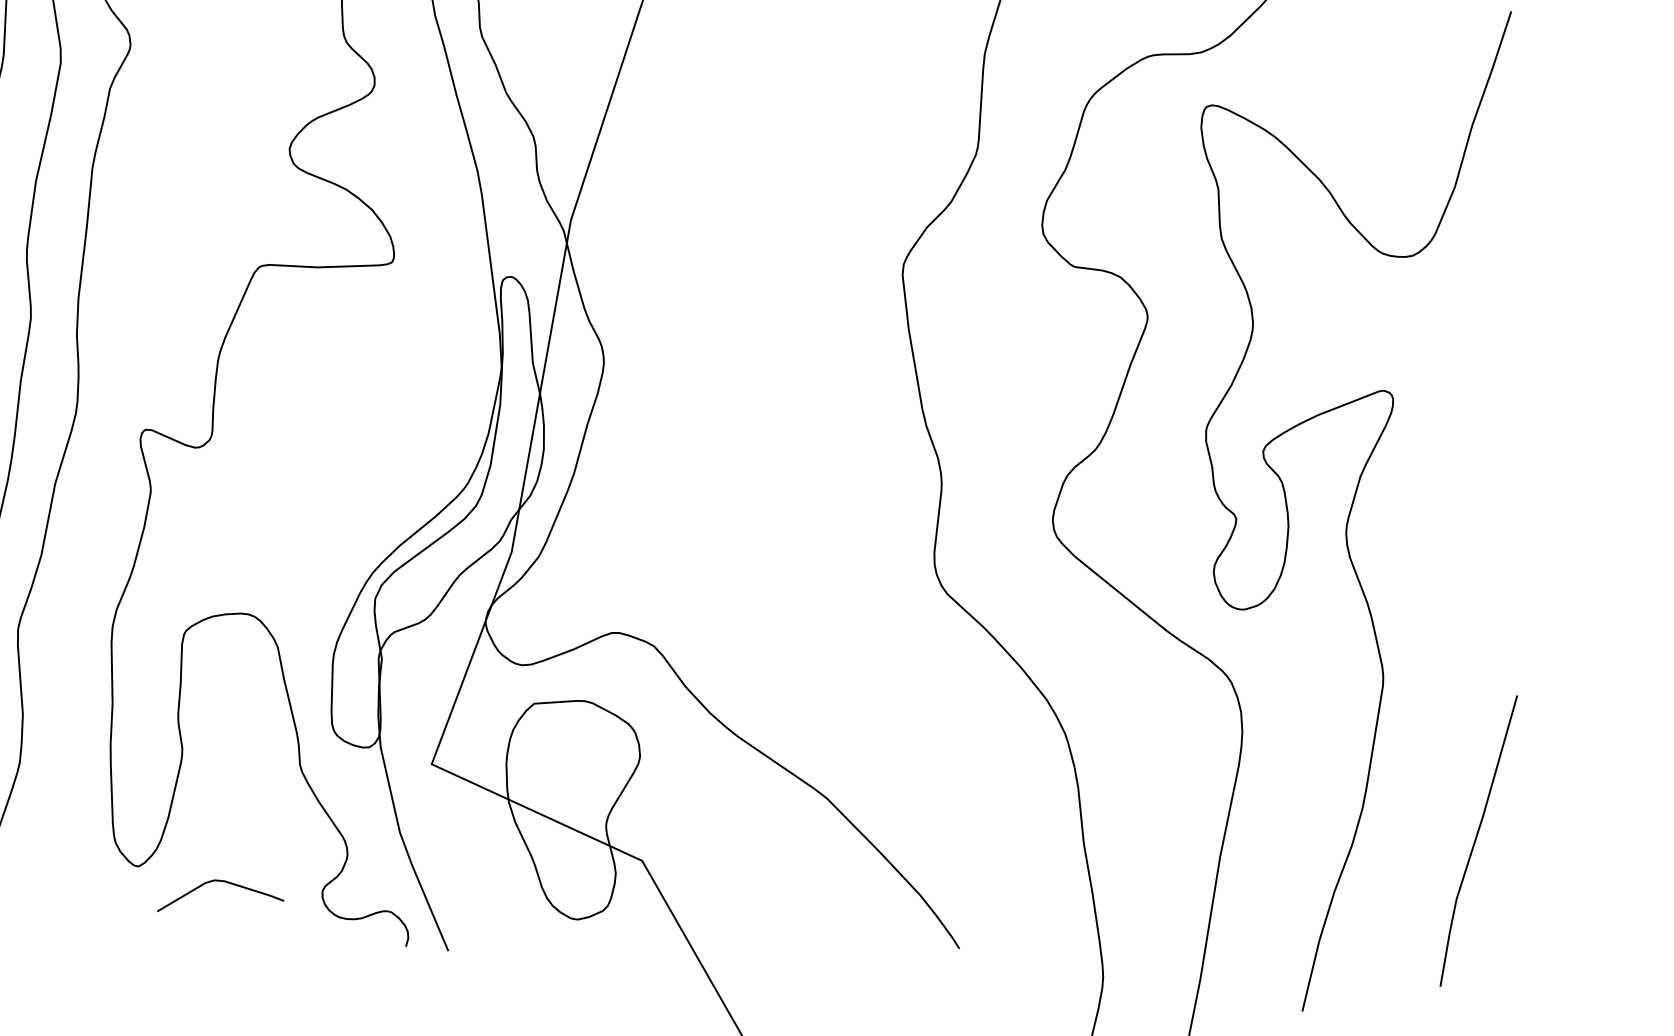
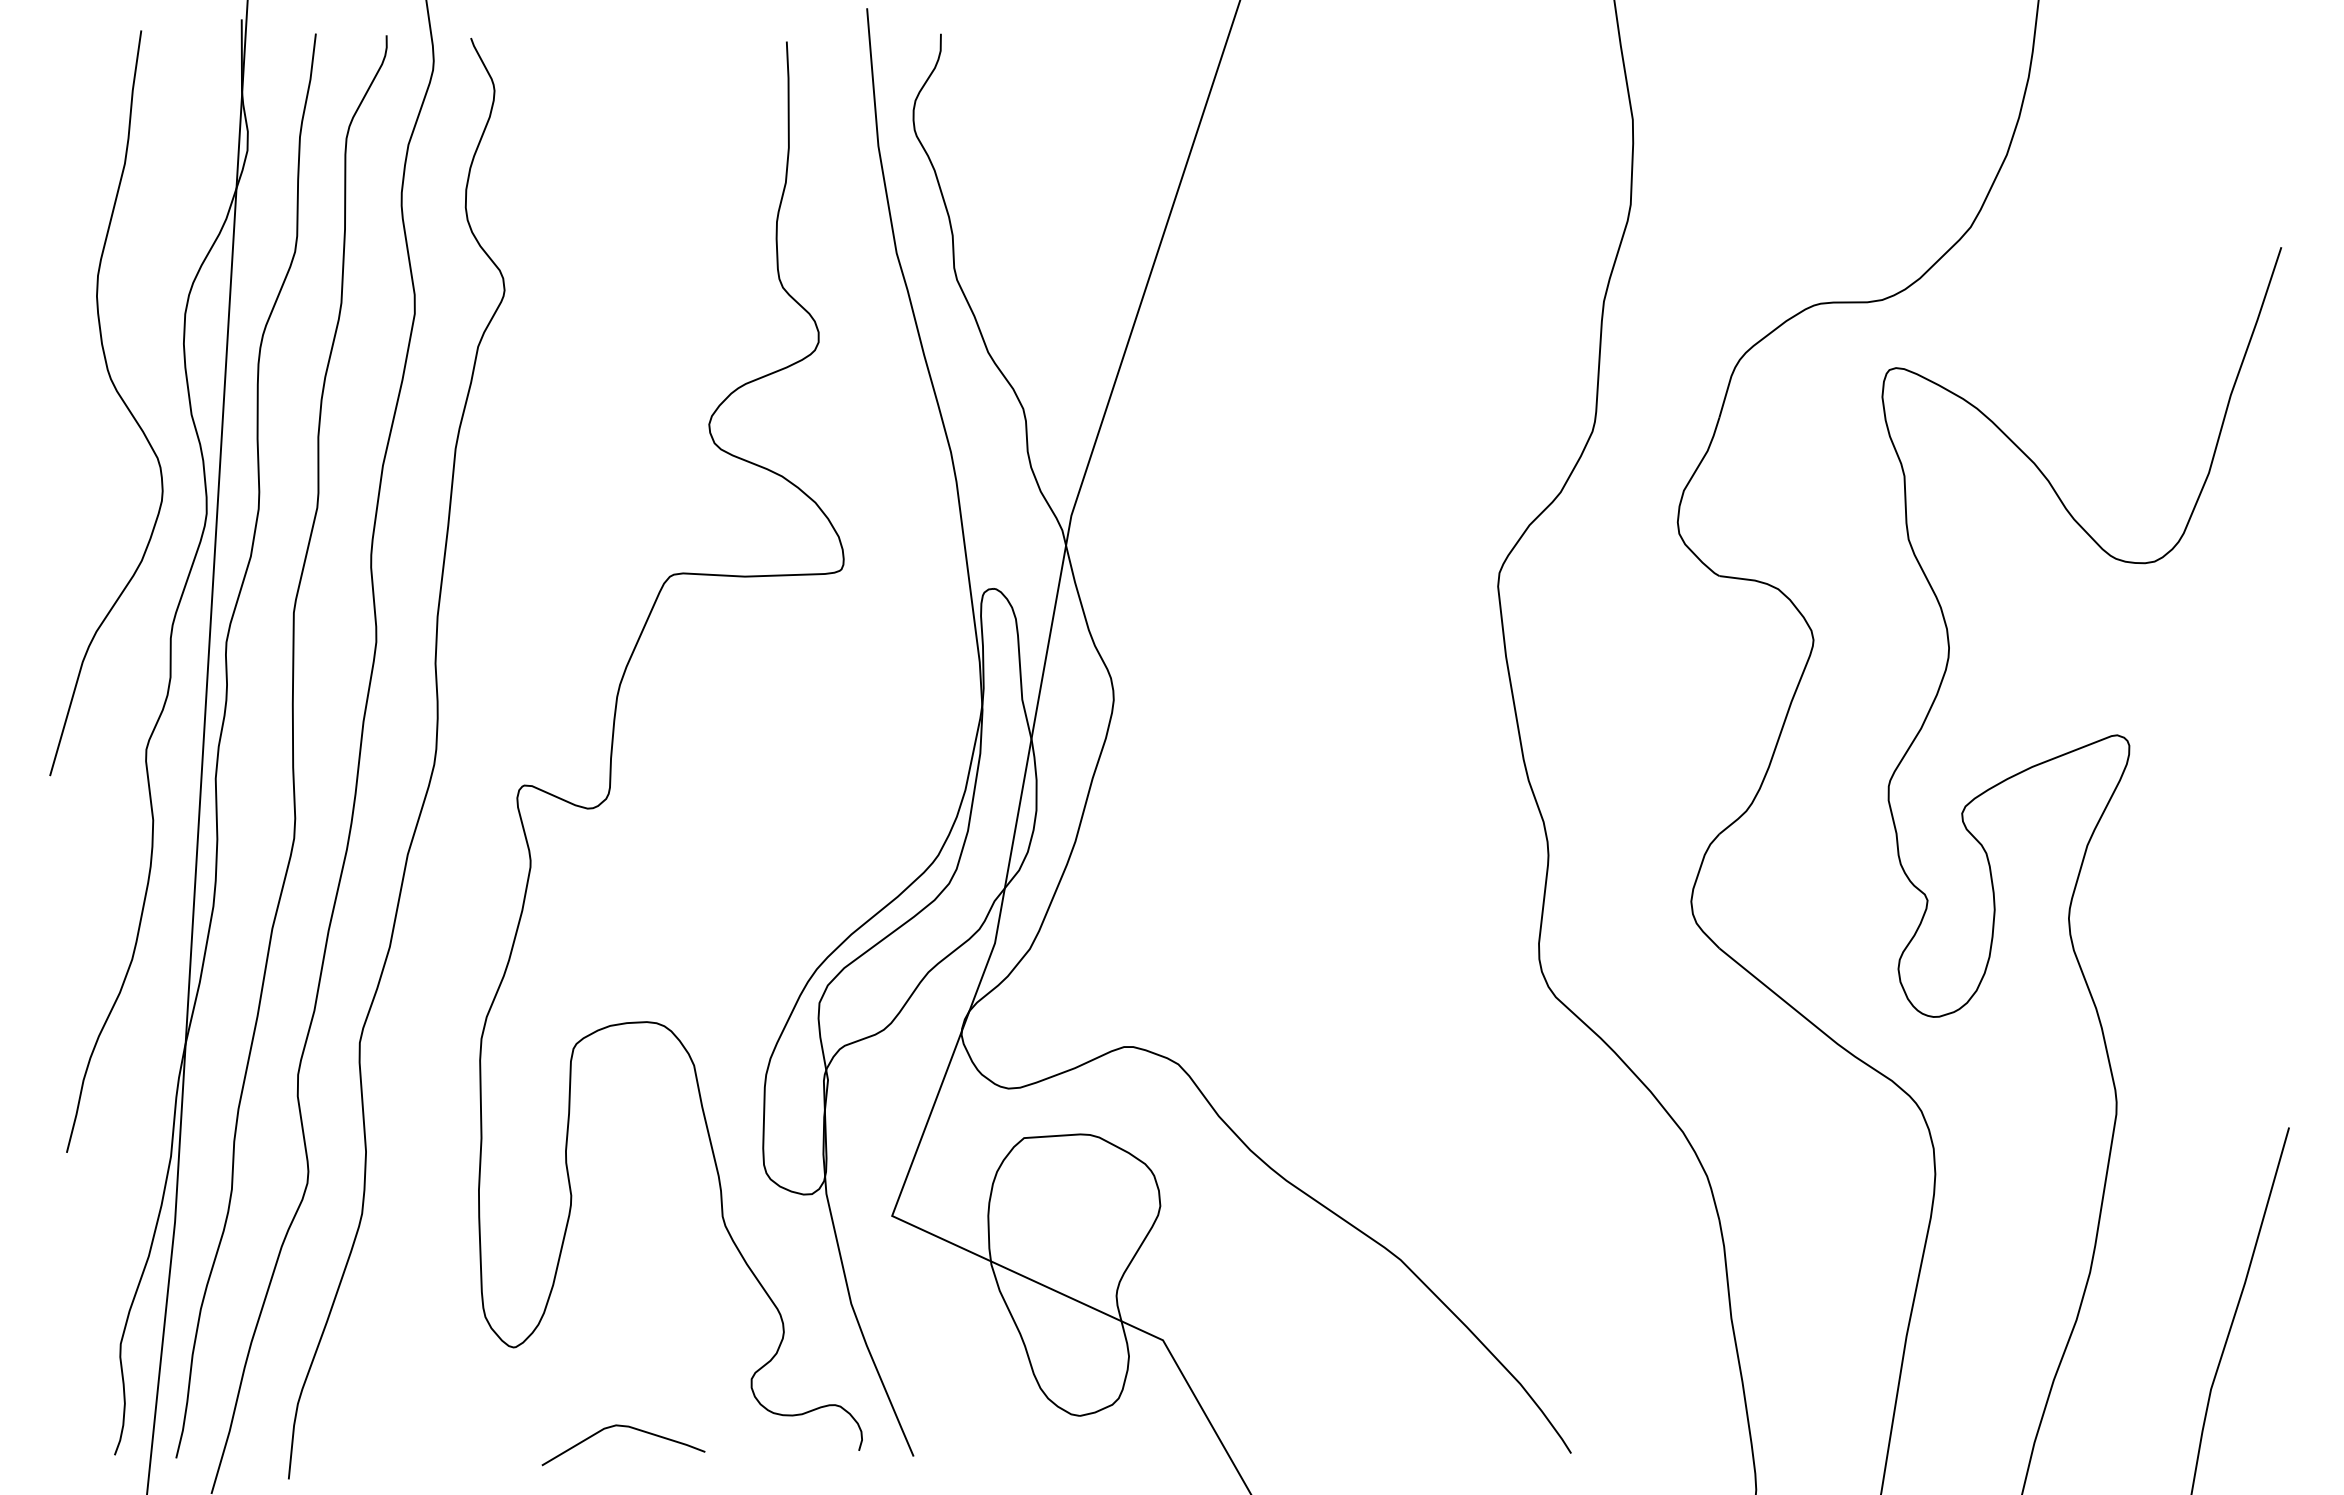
curve: (221, 881) -> (624, 1427), moved

